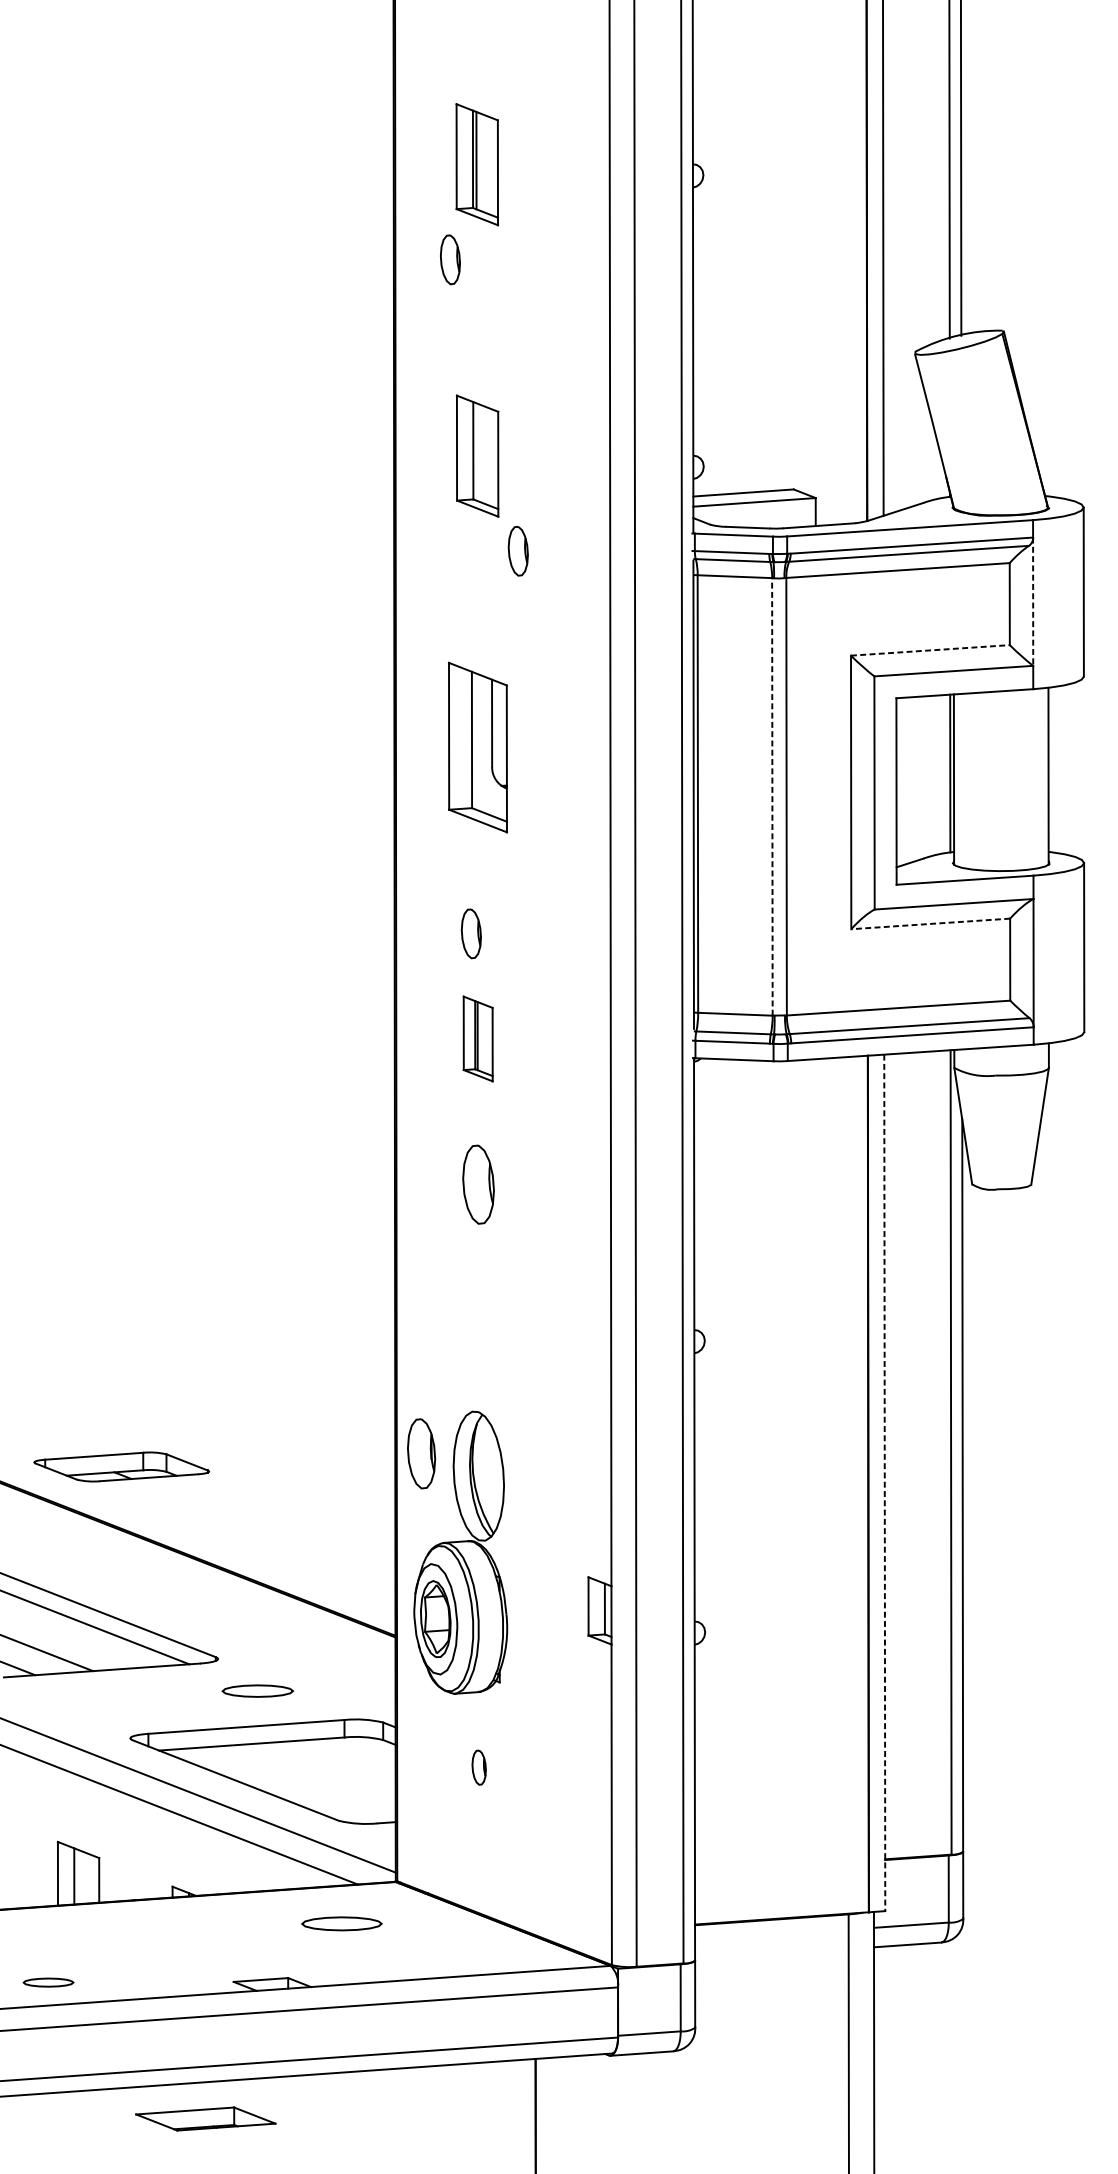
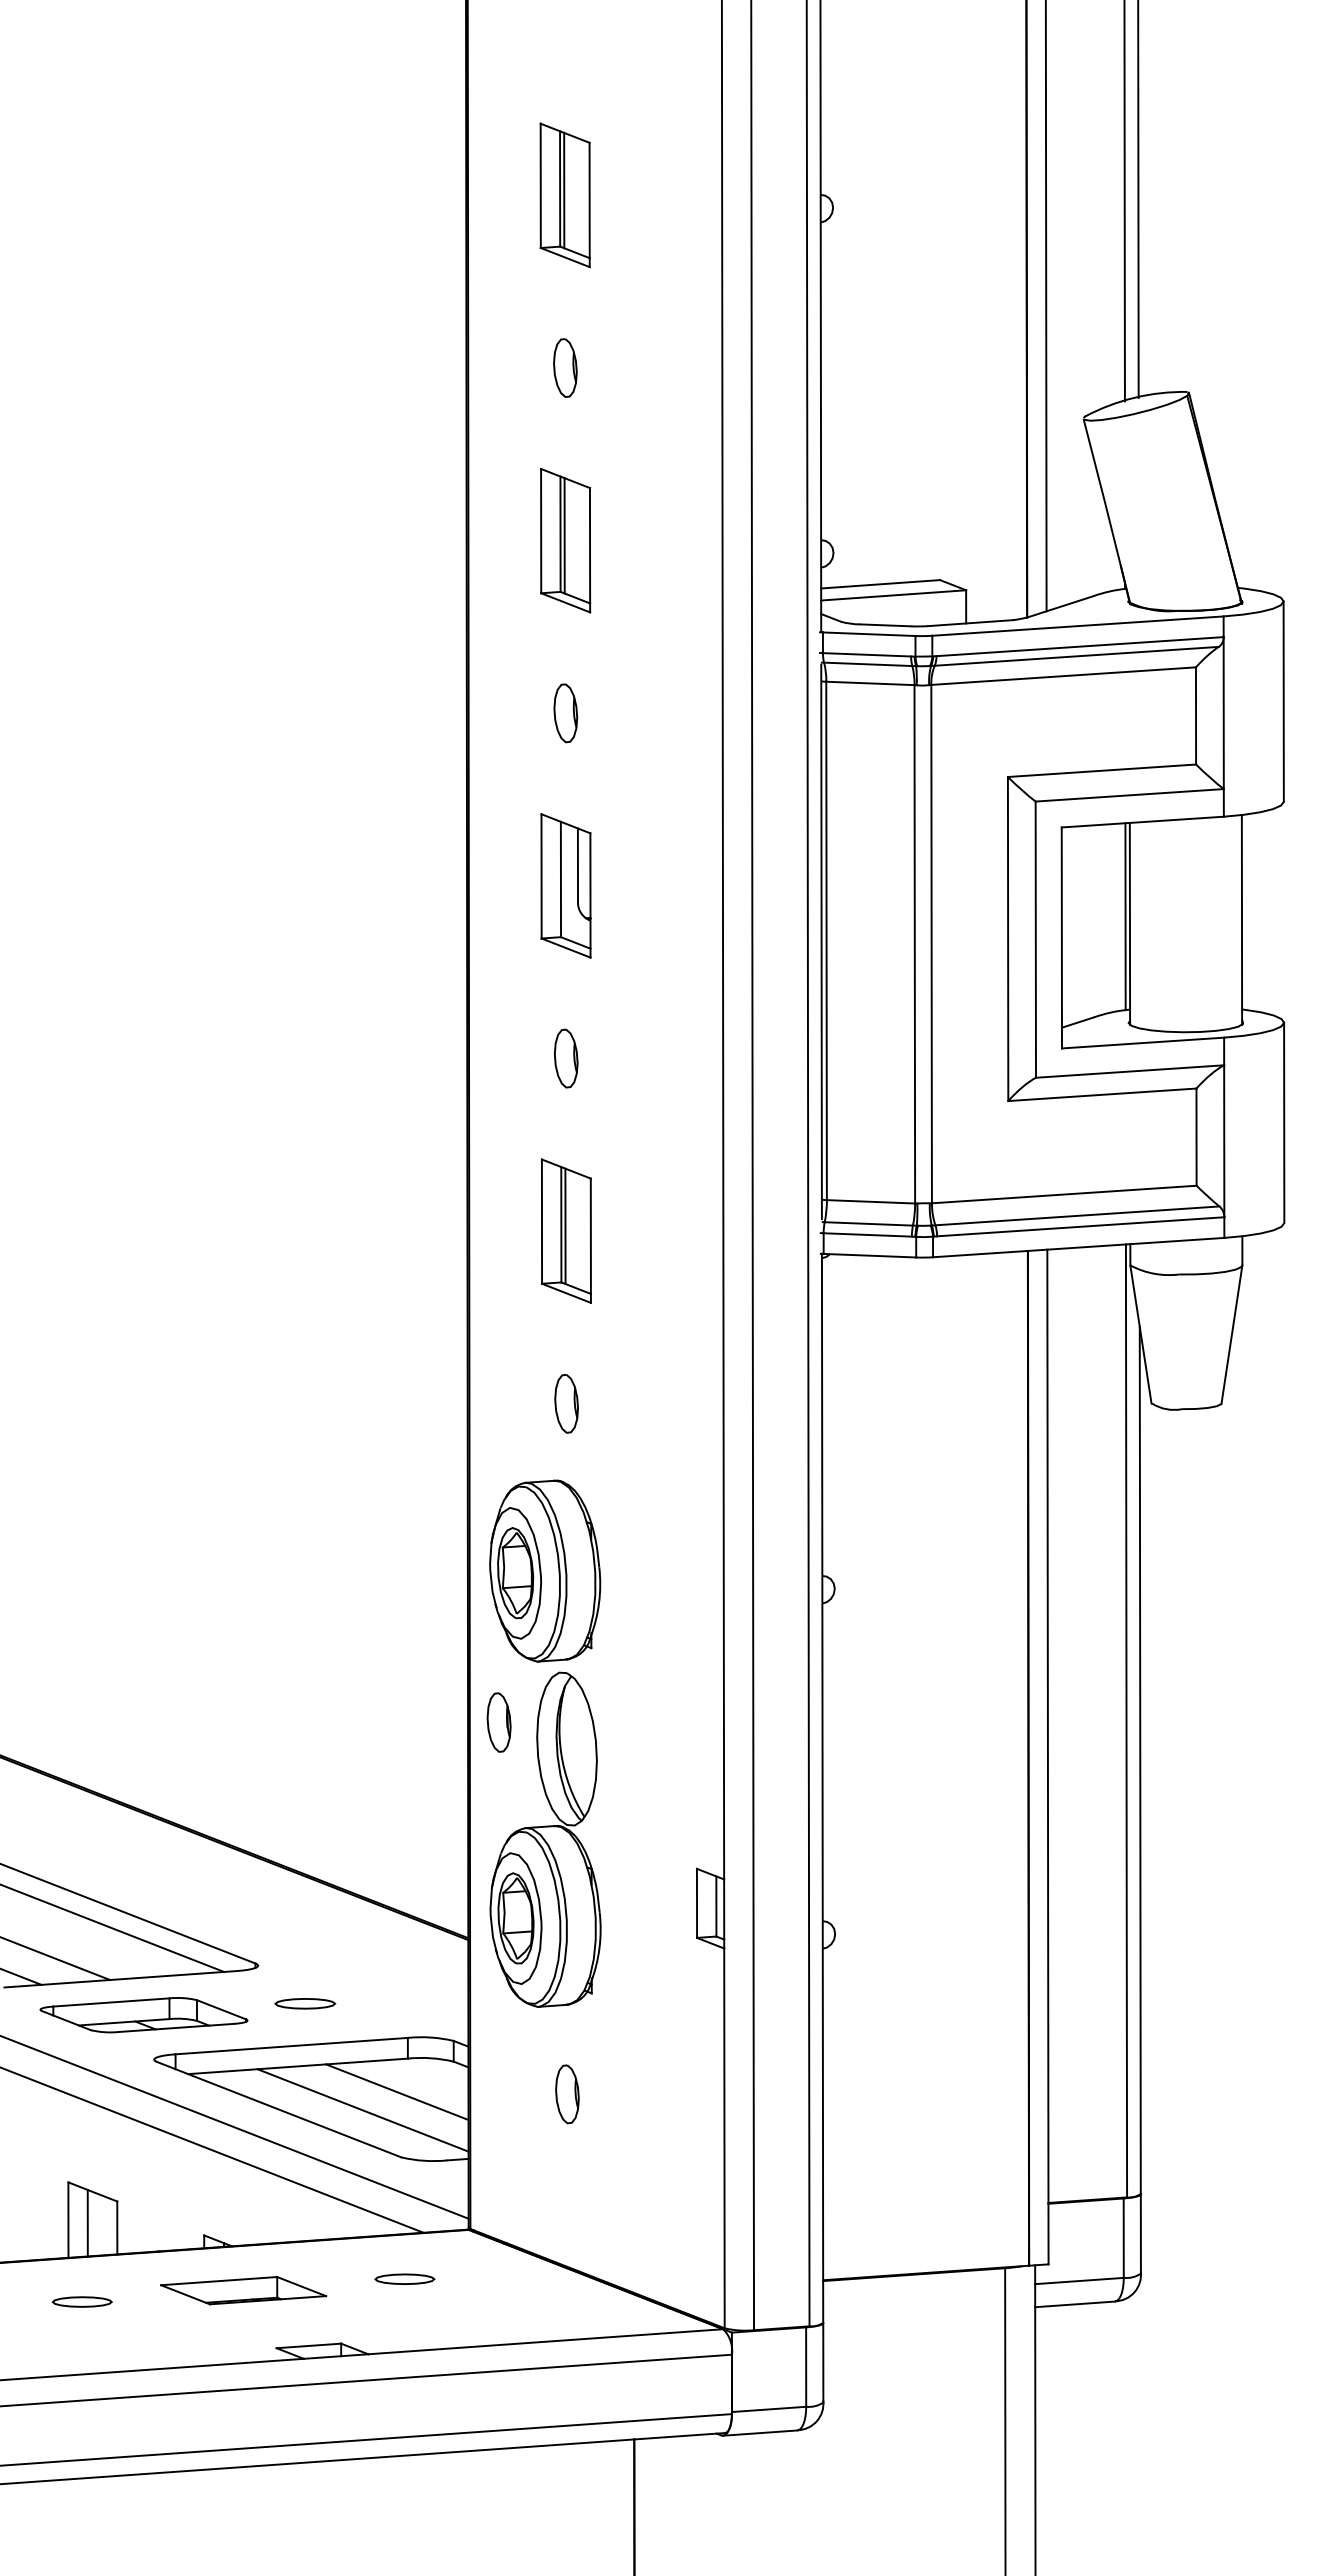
part: (450, 259) -> (565, 367), moved
line: (476, 451) -> (564, 535), added
part: (518, 551) -> (565, 713), moved
line: (1032, 602) -> (1223, 713), dashed -> solid
line: (930, 650) -> (1102, 770), dashed -> solid
part: (477, 747) -> (565, 885), size x0.71
line: (772, 796) -> (914, 943), dashed -> solid
line: (929, 923) -> (1101, 1094), dashed -> solid
part: (471, 933) -> (566, 1058), moved
part: (477, 1038) -> (565, 1230), size x1.43
part: (478, 1184) -> (566, 1403), size x0.62
part: (460, 1325) -> (545, 1570), added
part: (420, 1453) -> (498, 1722), size x0.71
part: (121, 1467) -> (143, 2015), moved
line: (884, 1483) -> (1047, 1757), dashed -> solid
part: (258, 1690) -> (305, 2003), size x0.71
line: (335, 1766) -> (397, 2092), added
part: (479, 1767) -> (567, 2094), size x1.43
line: (306, 1781) -> (362, 2110), added
part: (341, 1923) -> (404, 2278), size x0.62
part: (47, 1982) -> (81, 2301), moved
part: (205, 2118) -> (243, 2290), moved

